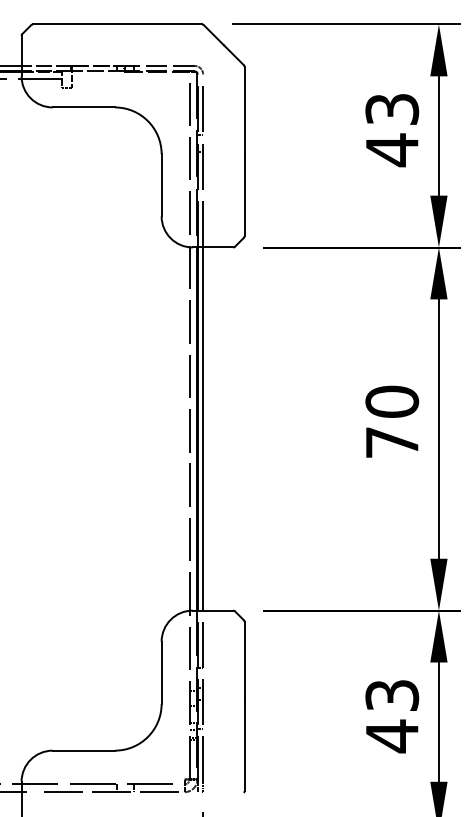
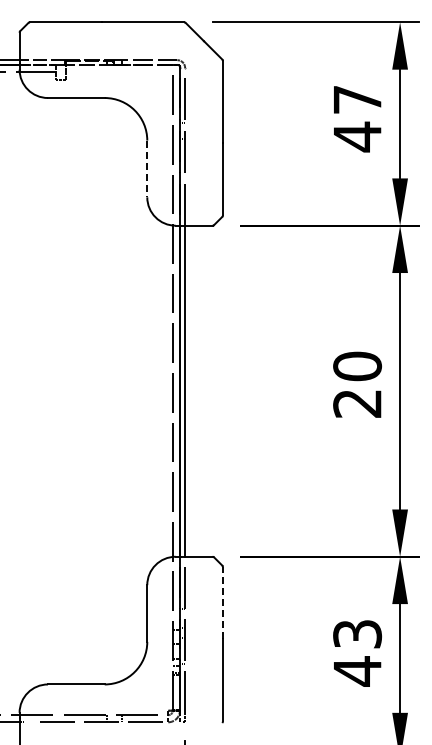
text: (392, 109) -> (357, 99), 43 -> 47
line: (161, 185) -> (147, 169), solid -> dashed
text: (392, 442) -> (357, 403), 70 -> 20
line: (244, 660) -> (222, 602), solid -> dashed

